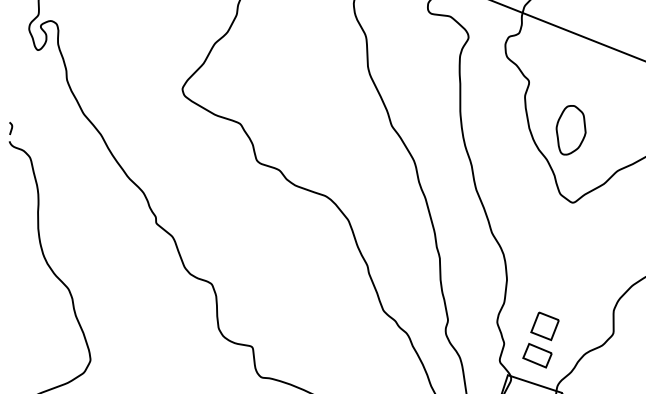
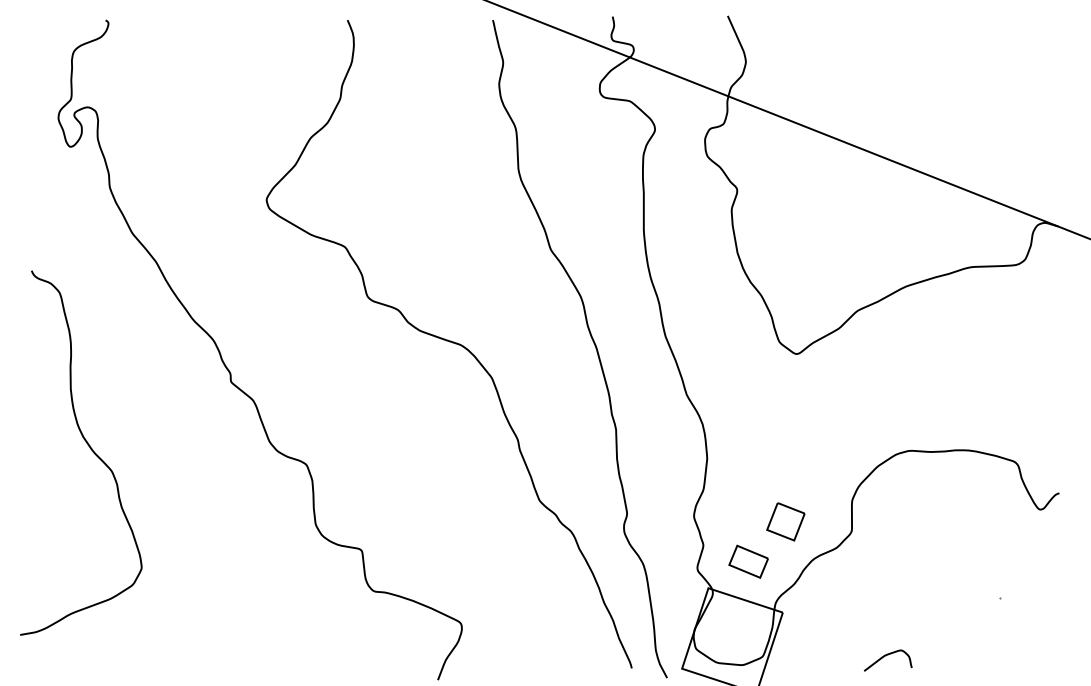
curve: (11, 128) -> (34, 253), removed
part: (570, 130) -> (793, 255), removed
part: (544, 326) -> (785, 521), moved

